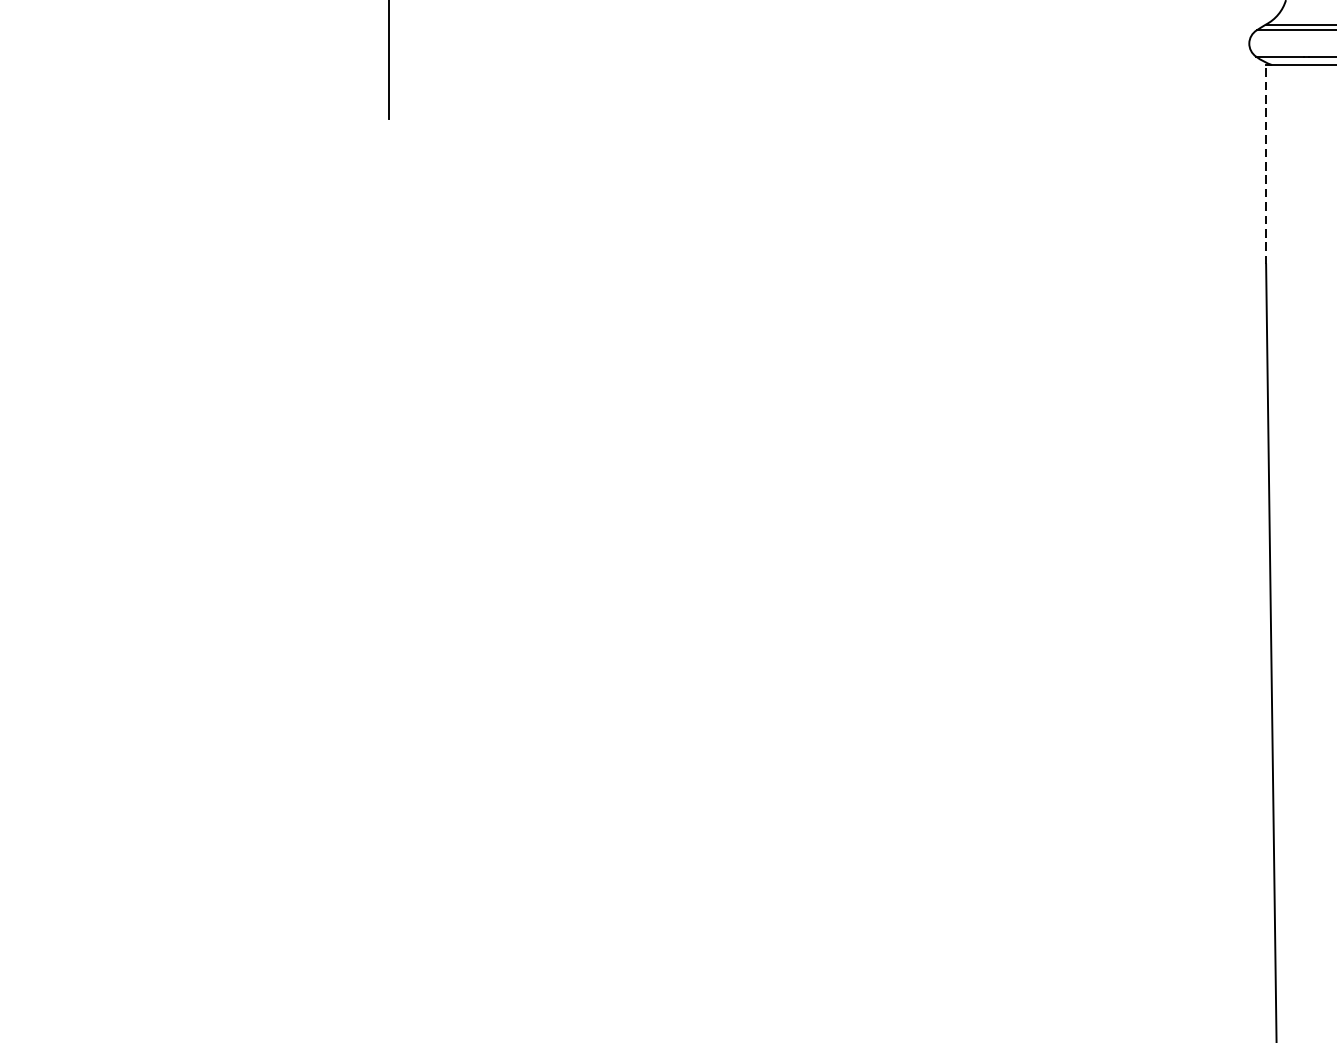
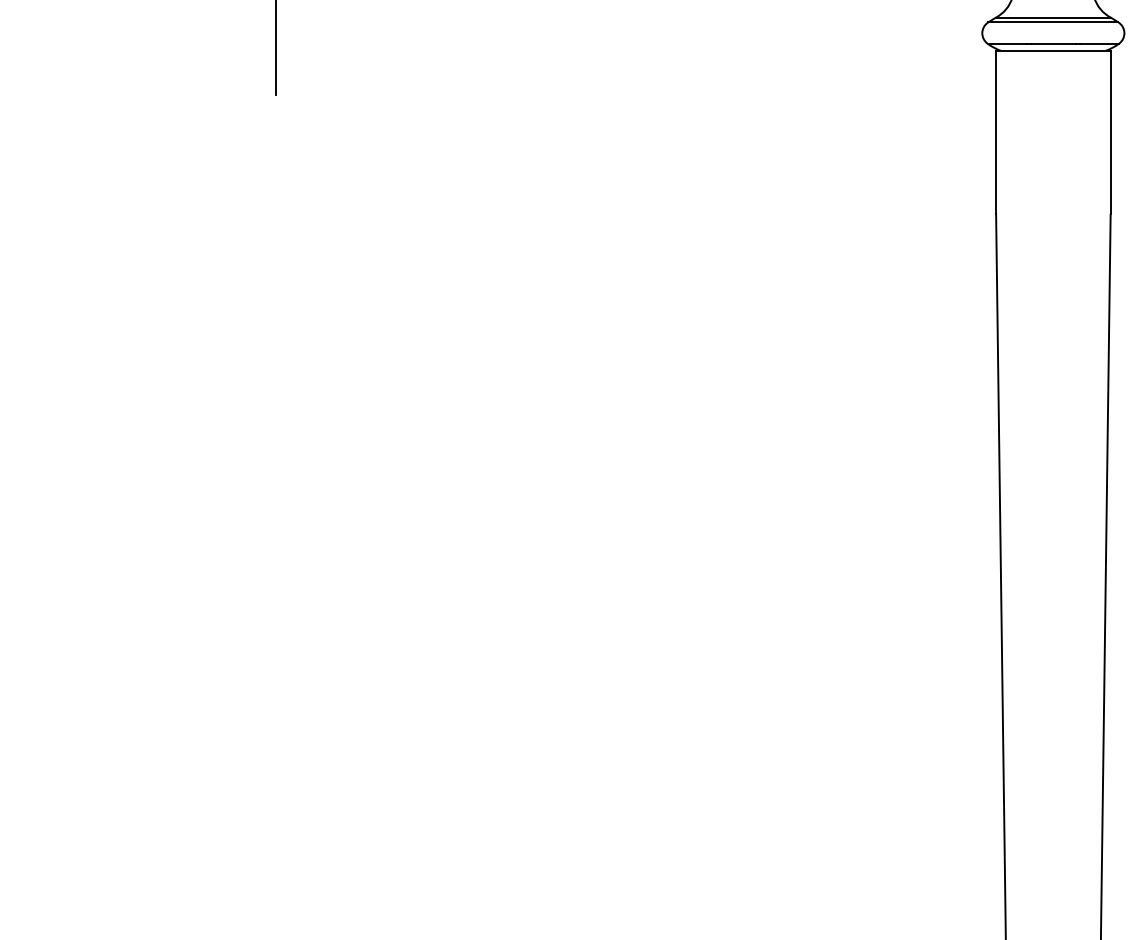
line: (1266, 164) -> (996, 132), dashed -> solid

